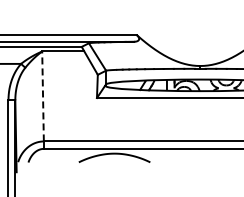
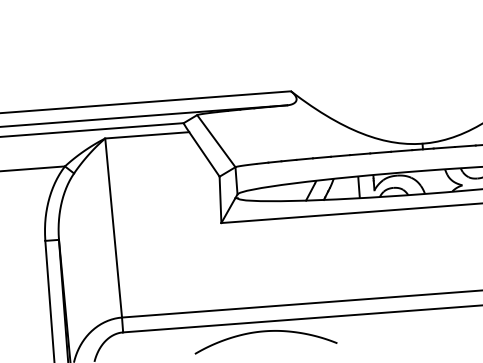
line: (43, 96) -> (114, 228), dashed -> solid

